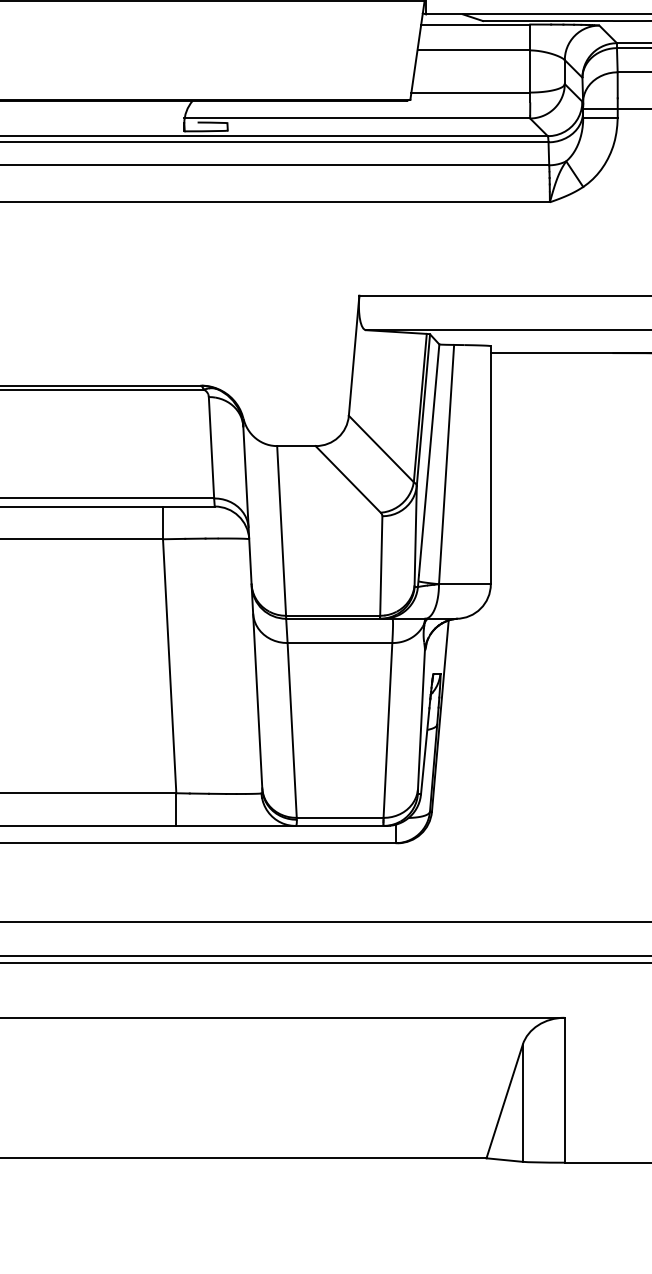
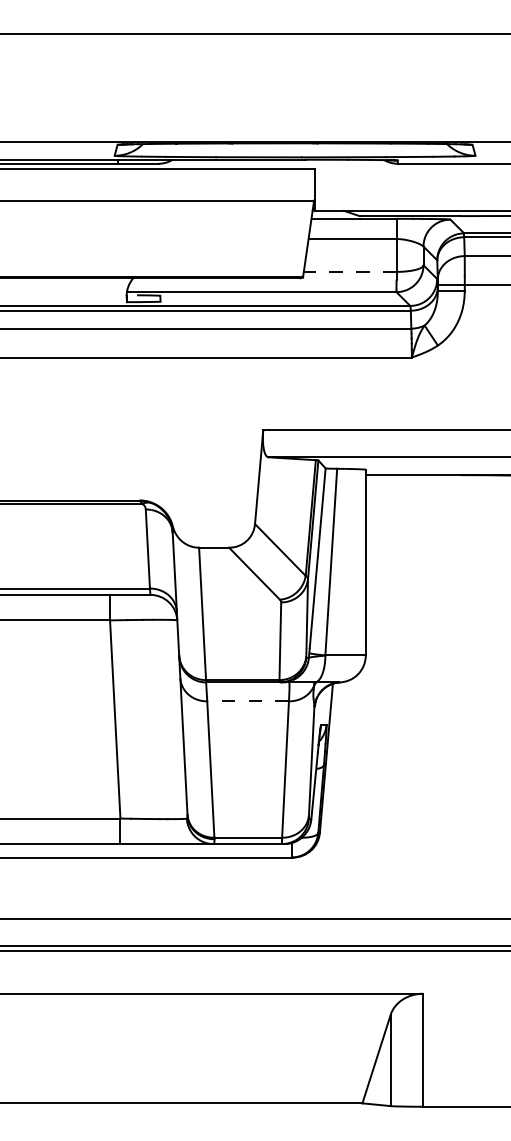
line: (469, 92) -> (349, 271), solid -> dashed
line: (340, 643) -> (248, 701), solid -> dashed

